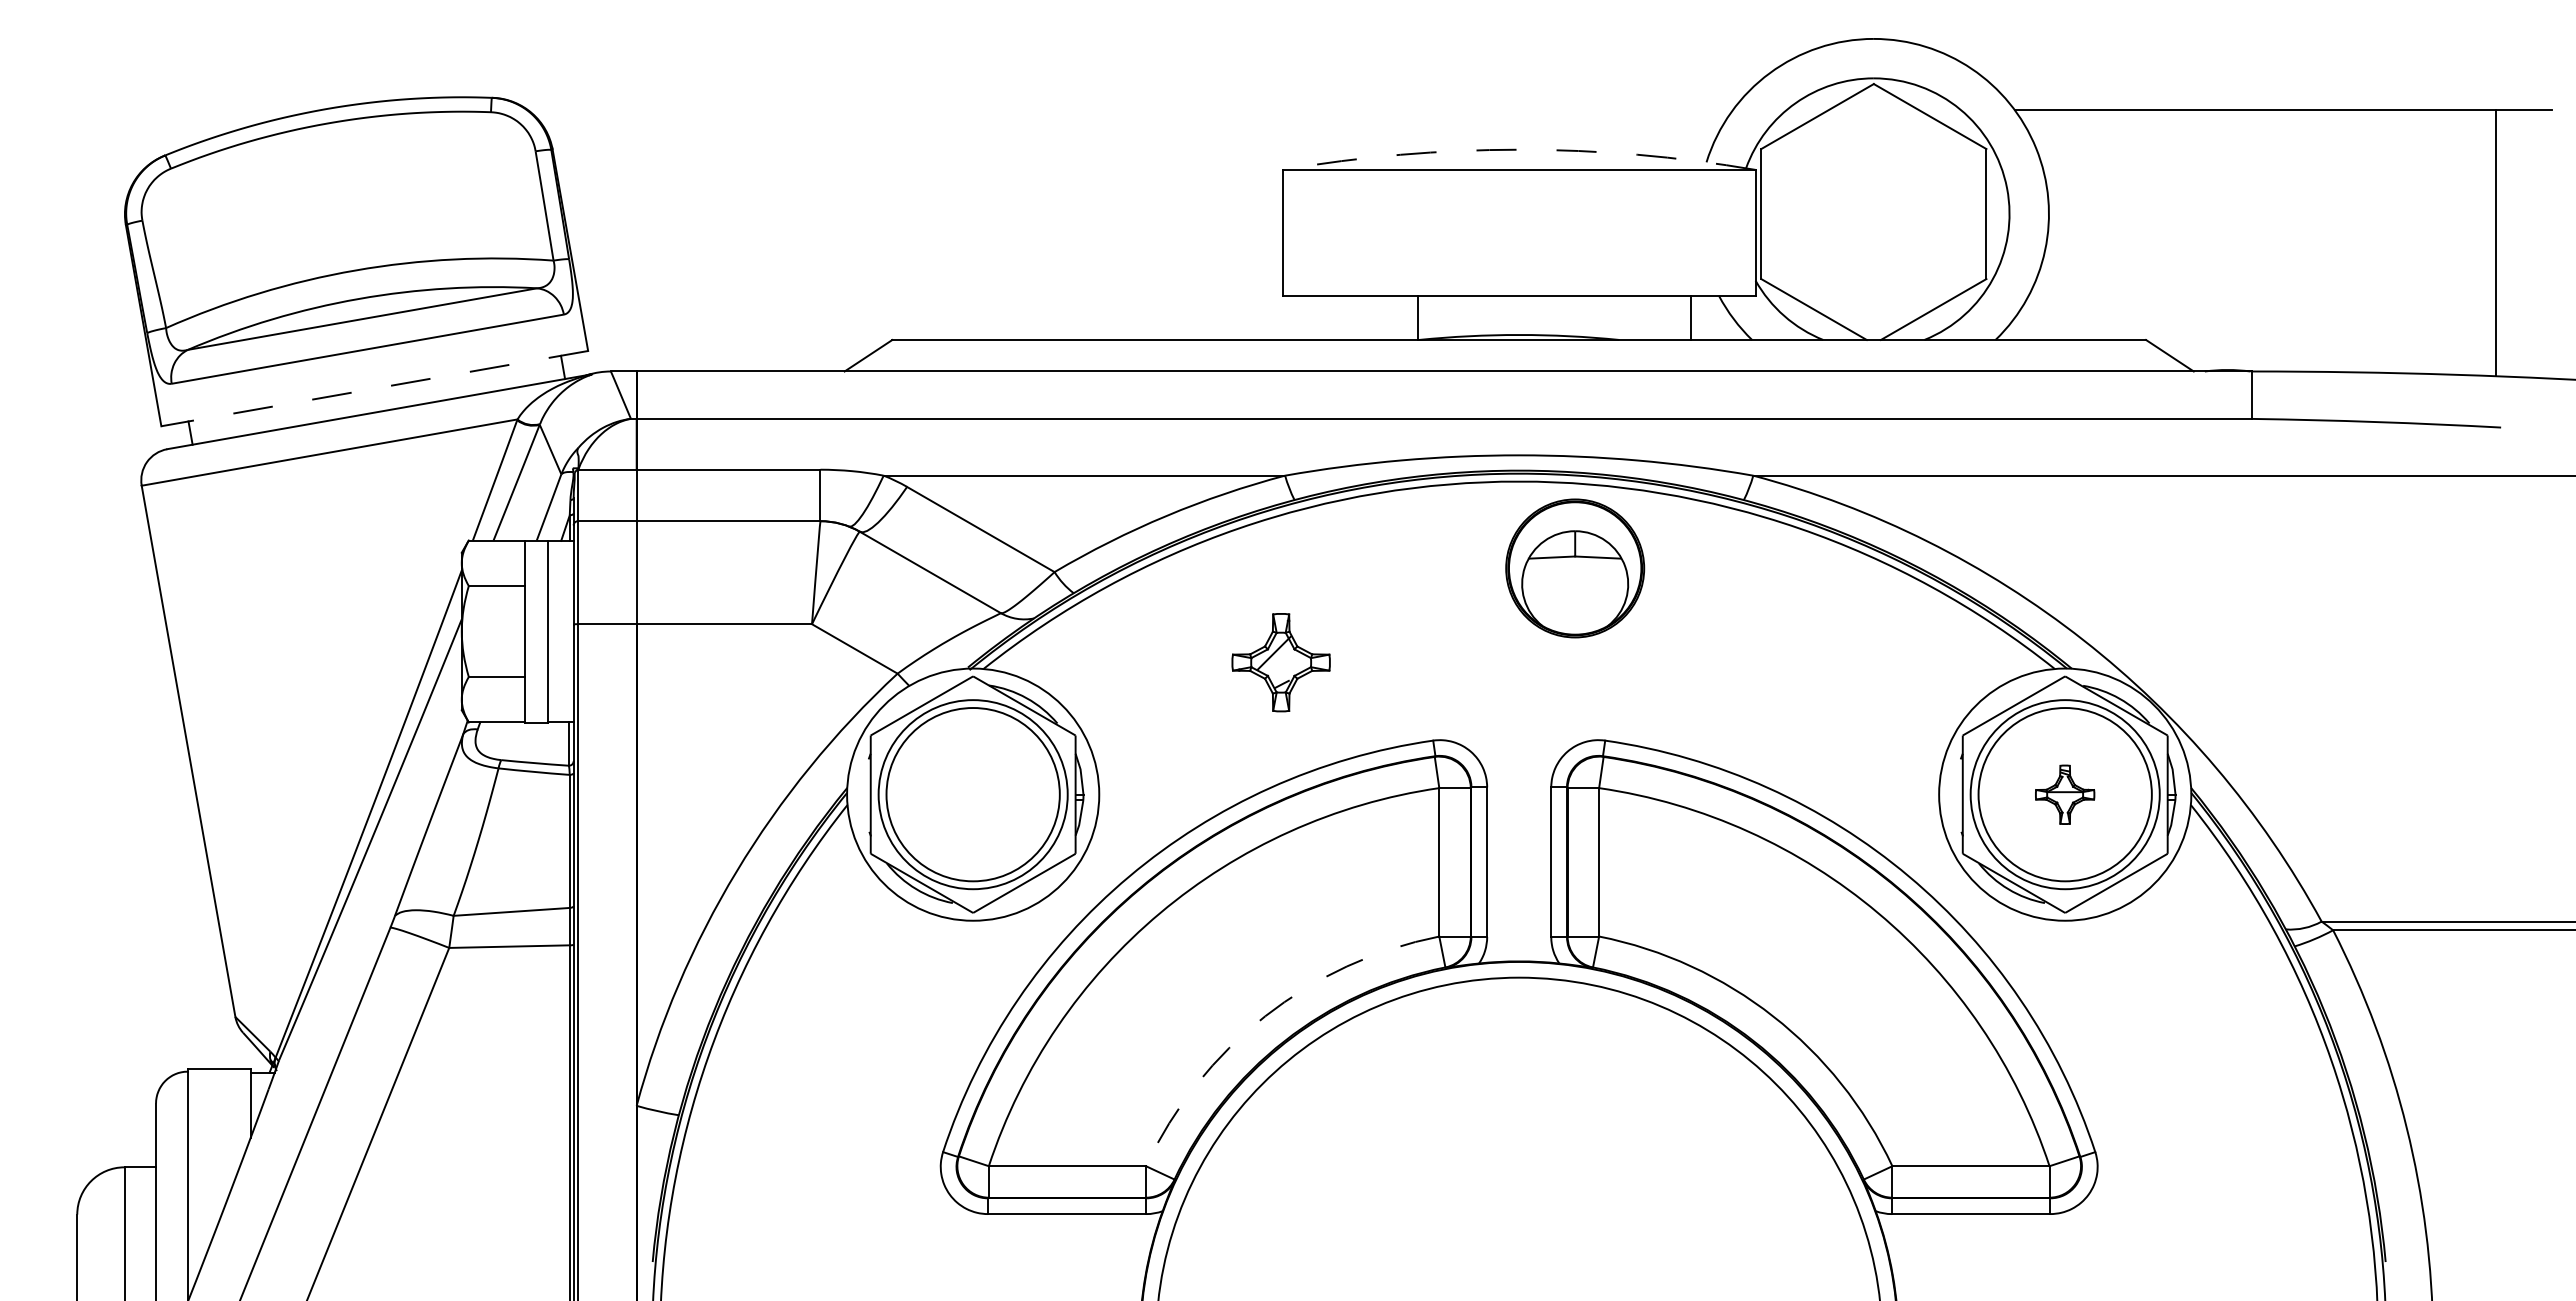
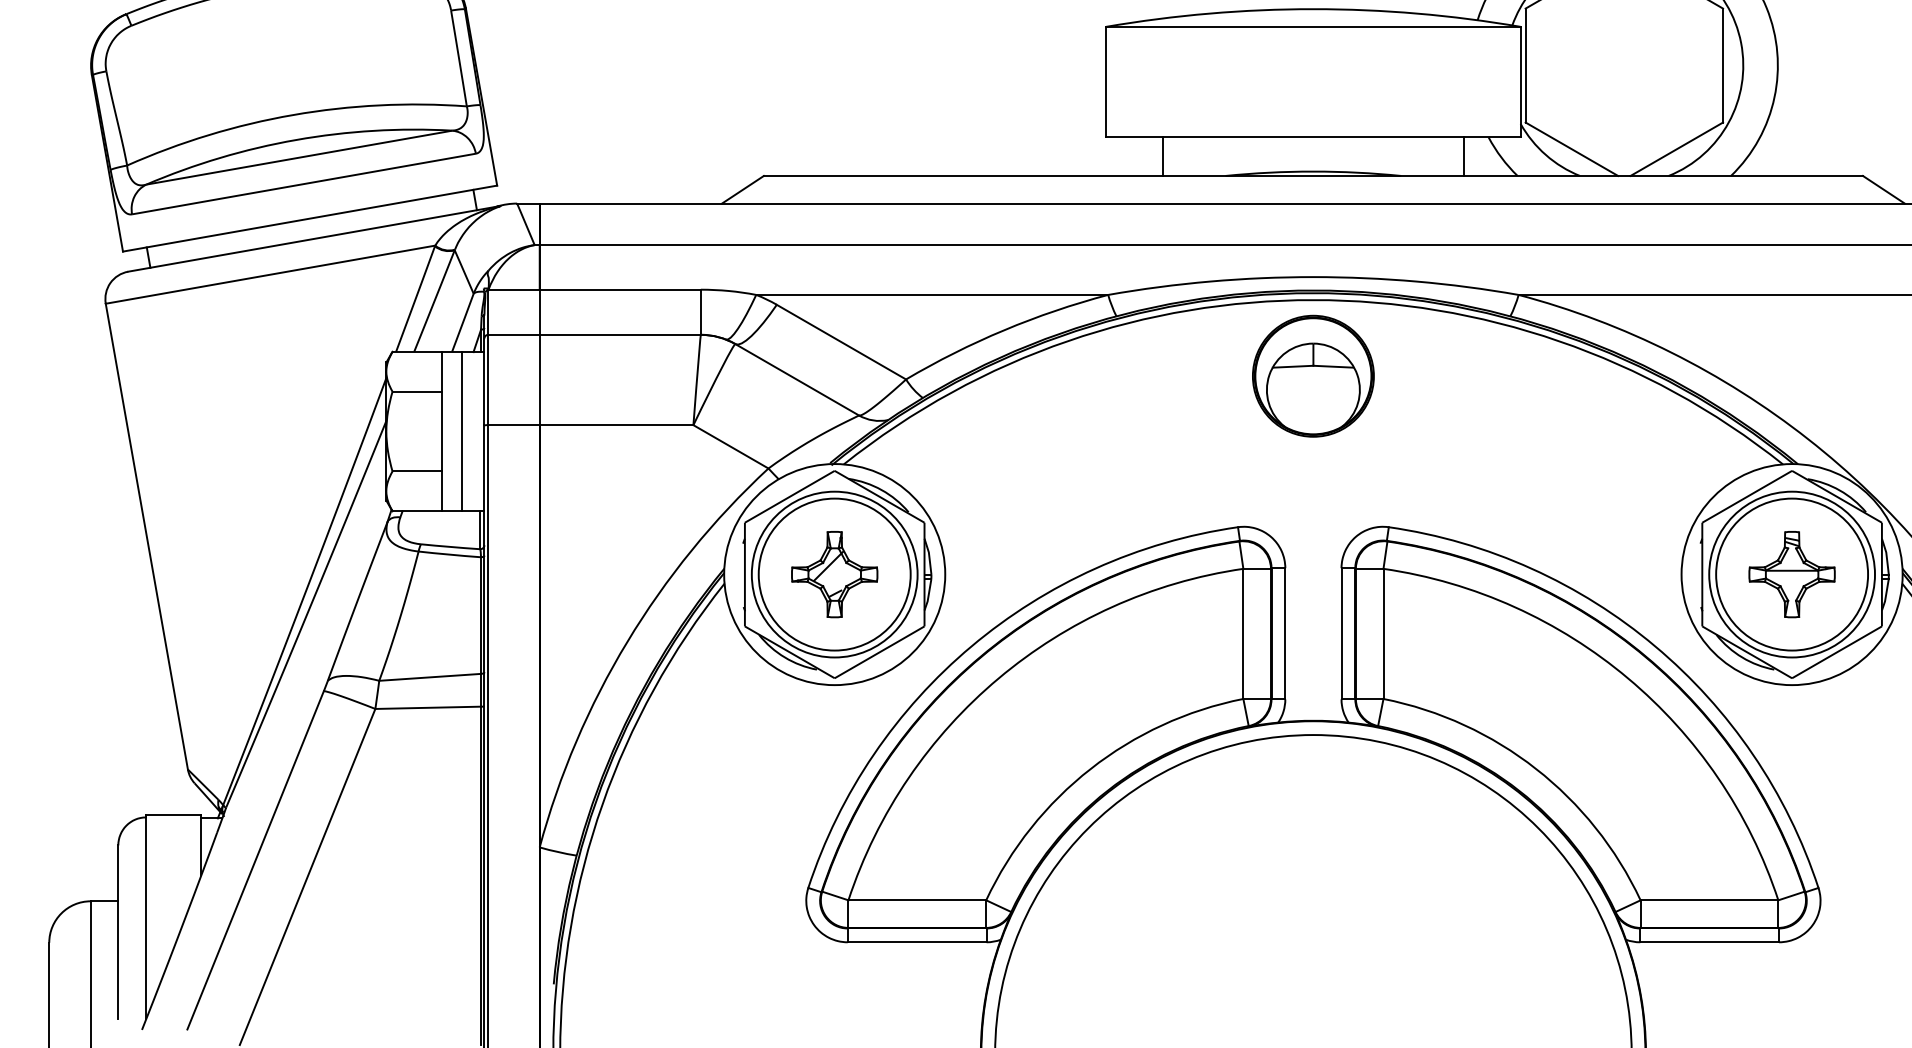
arc: (1519, 149) -> (1313, 8), dashed -> solid
line: (1418, 317) -> (1162, 156), moved
line: (374, 388) -> (309, 218), dashed -> solid
part: (1575, 568) -> (1313, 376), moved
part: (1280, 662) -> (834, 574), moved
part: (2064, 794) -> (1791, 574), size x1.67
arc: (1265, 1016) -> (1090, 769), dashed -> solid

